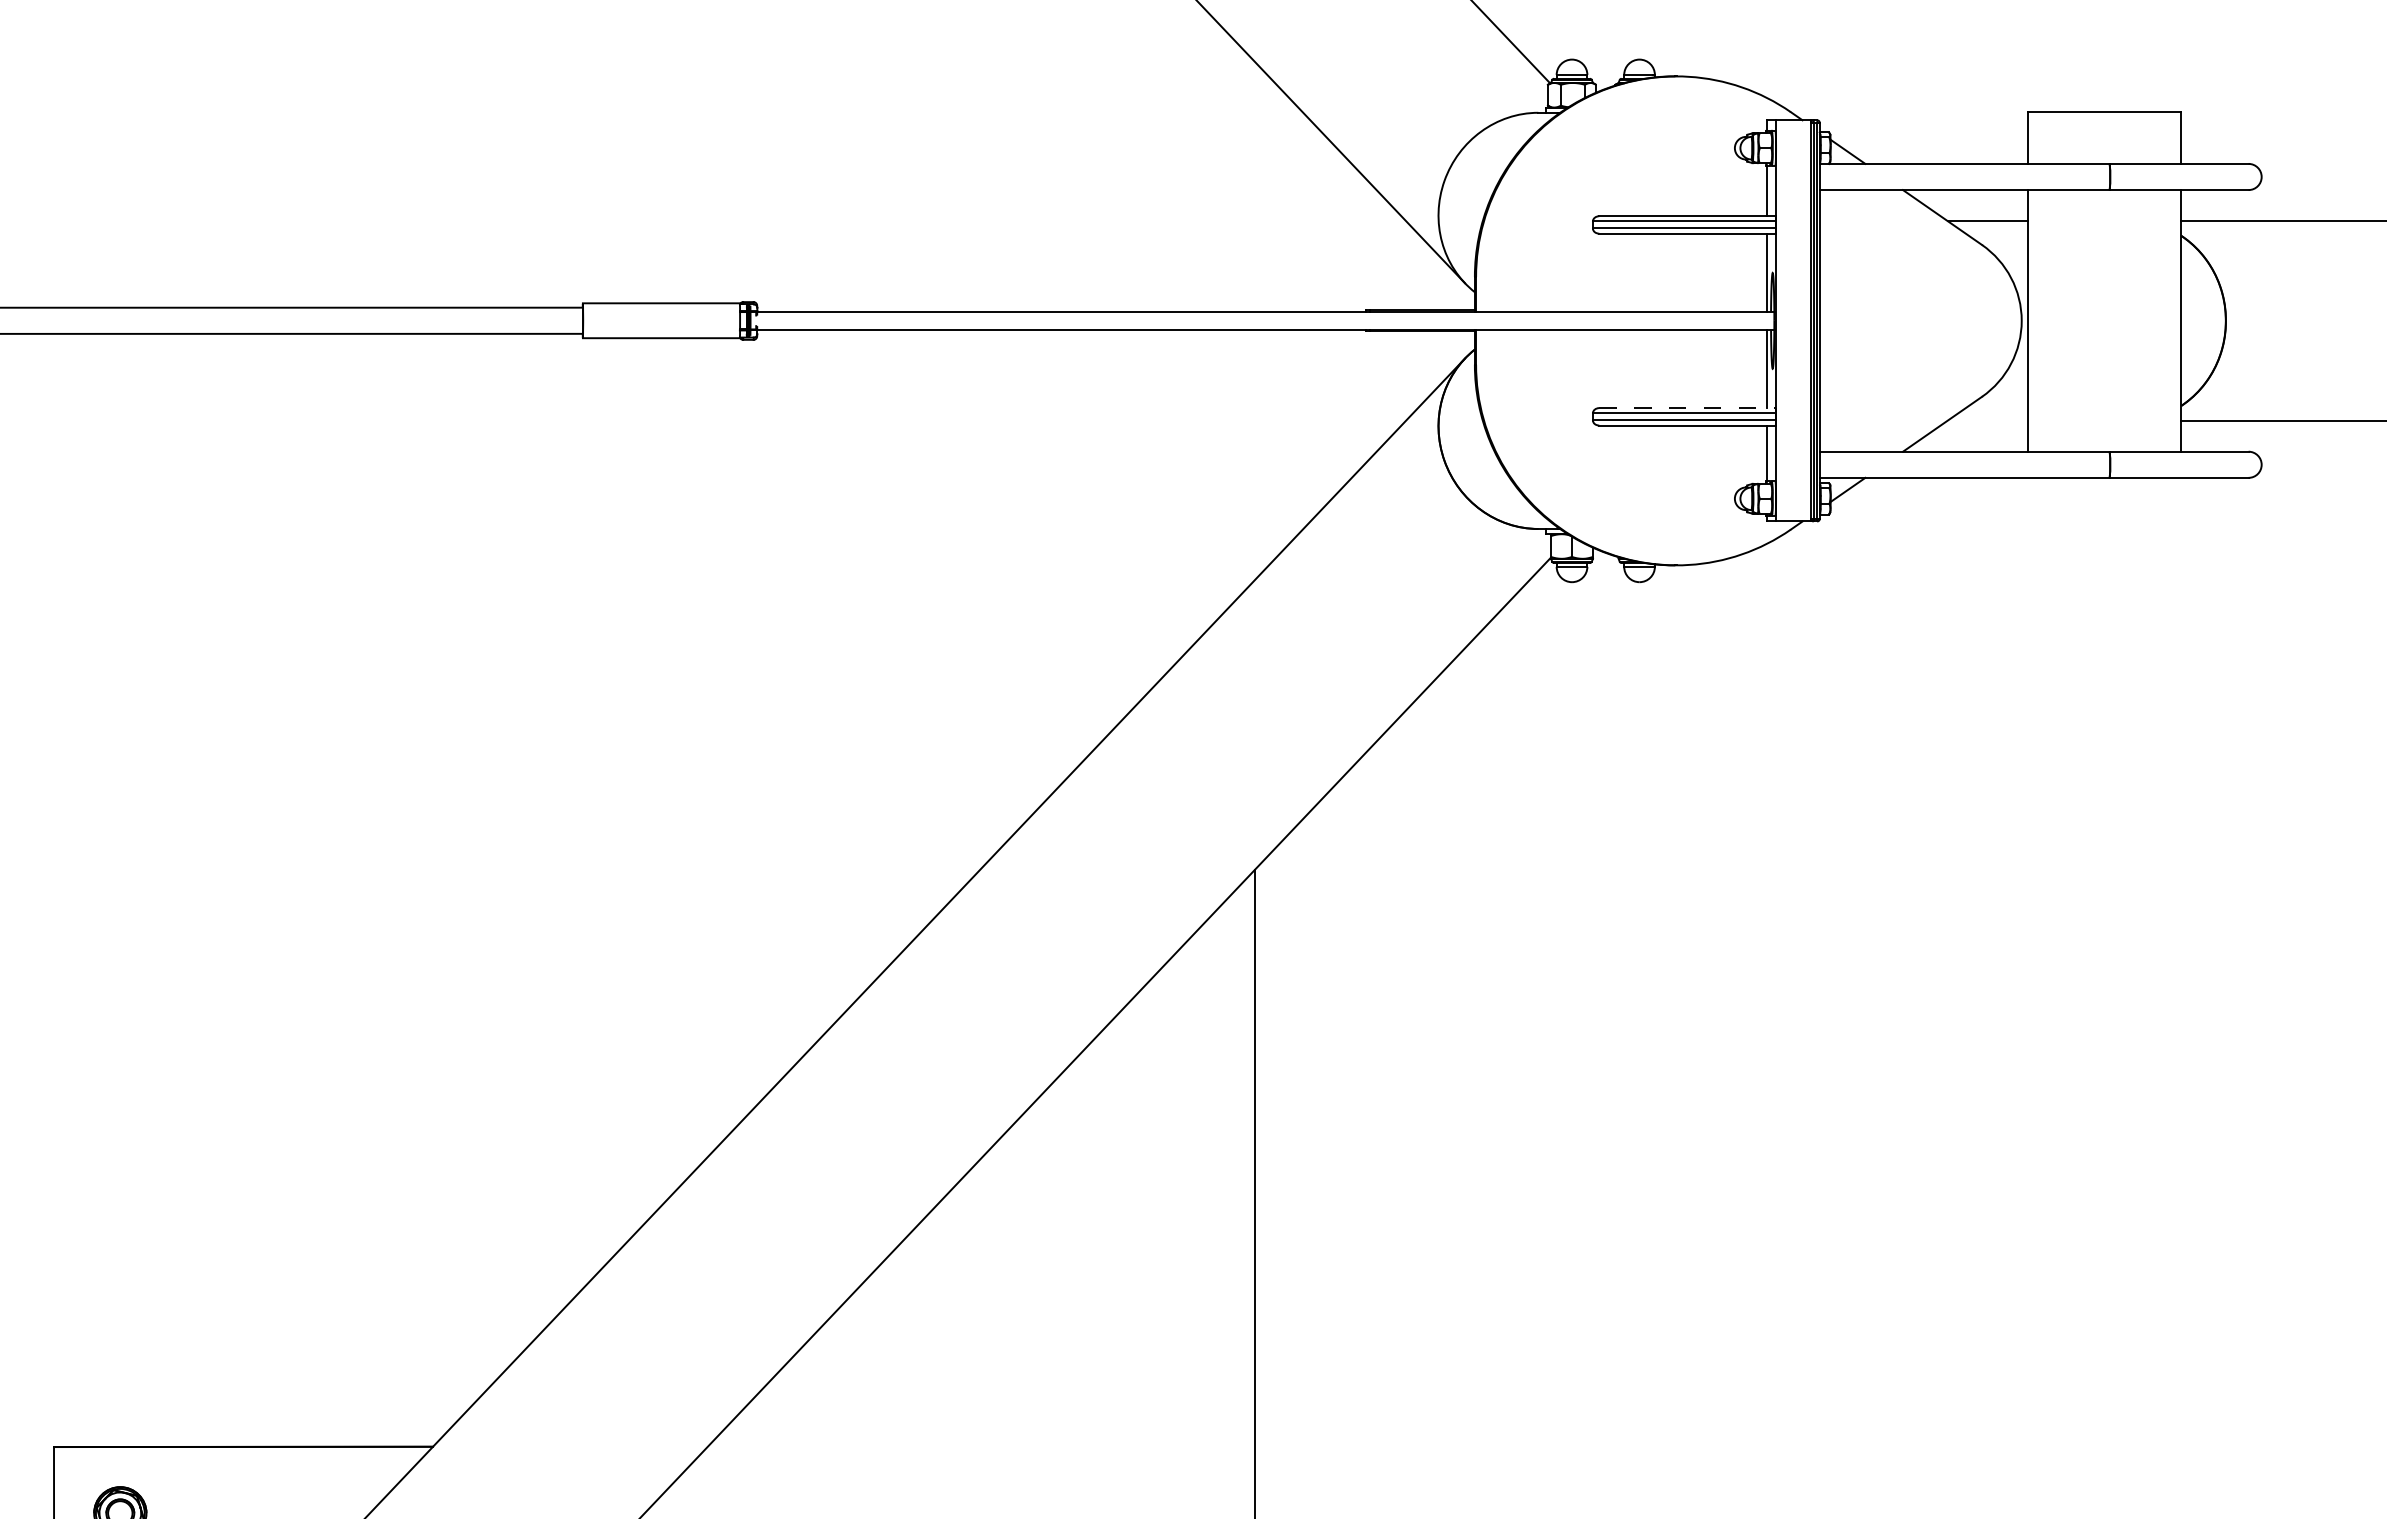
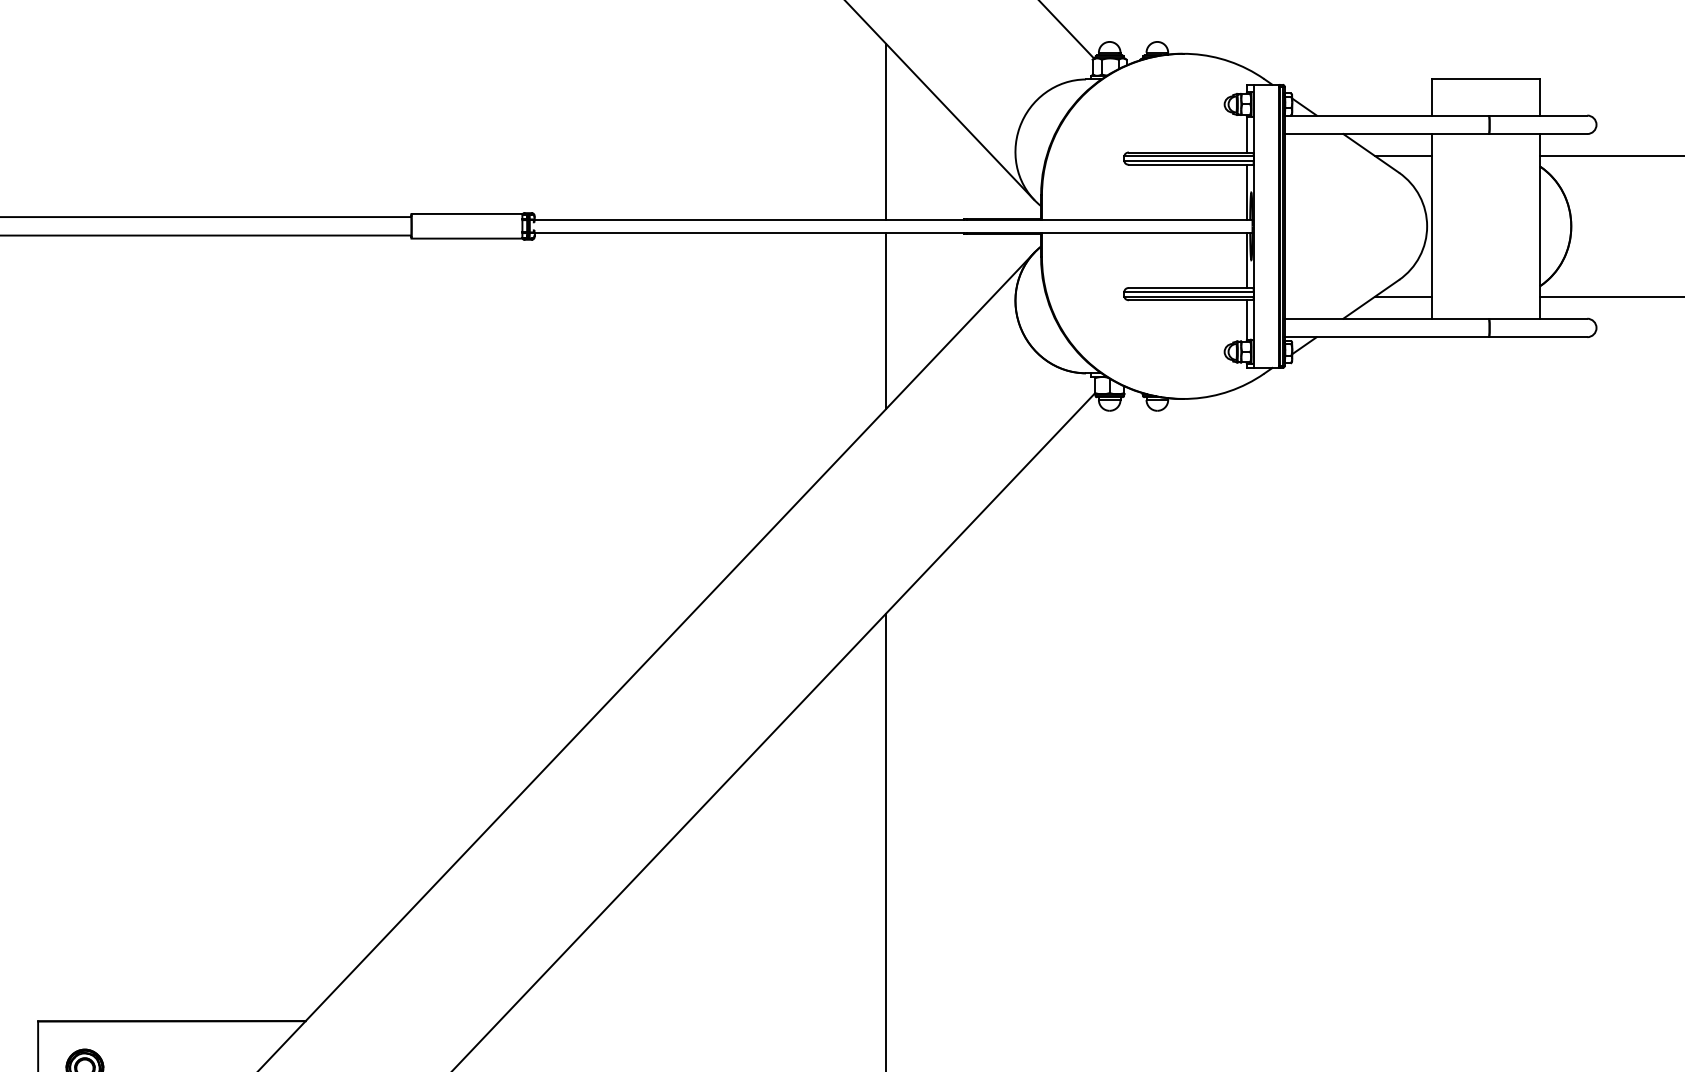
line: (1255, 187) -> (886, 132), added
line: (1687, 408) -> (1191, 288), dashed -> solid
line: (1987, 420) -> (1402, 296), added
line: (1255, 454) -> (886, 320), added

